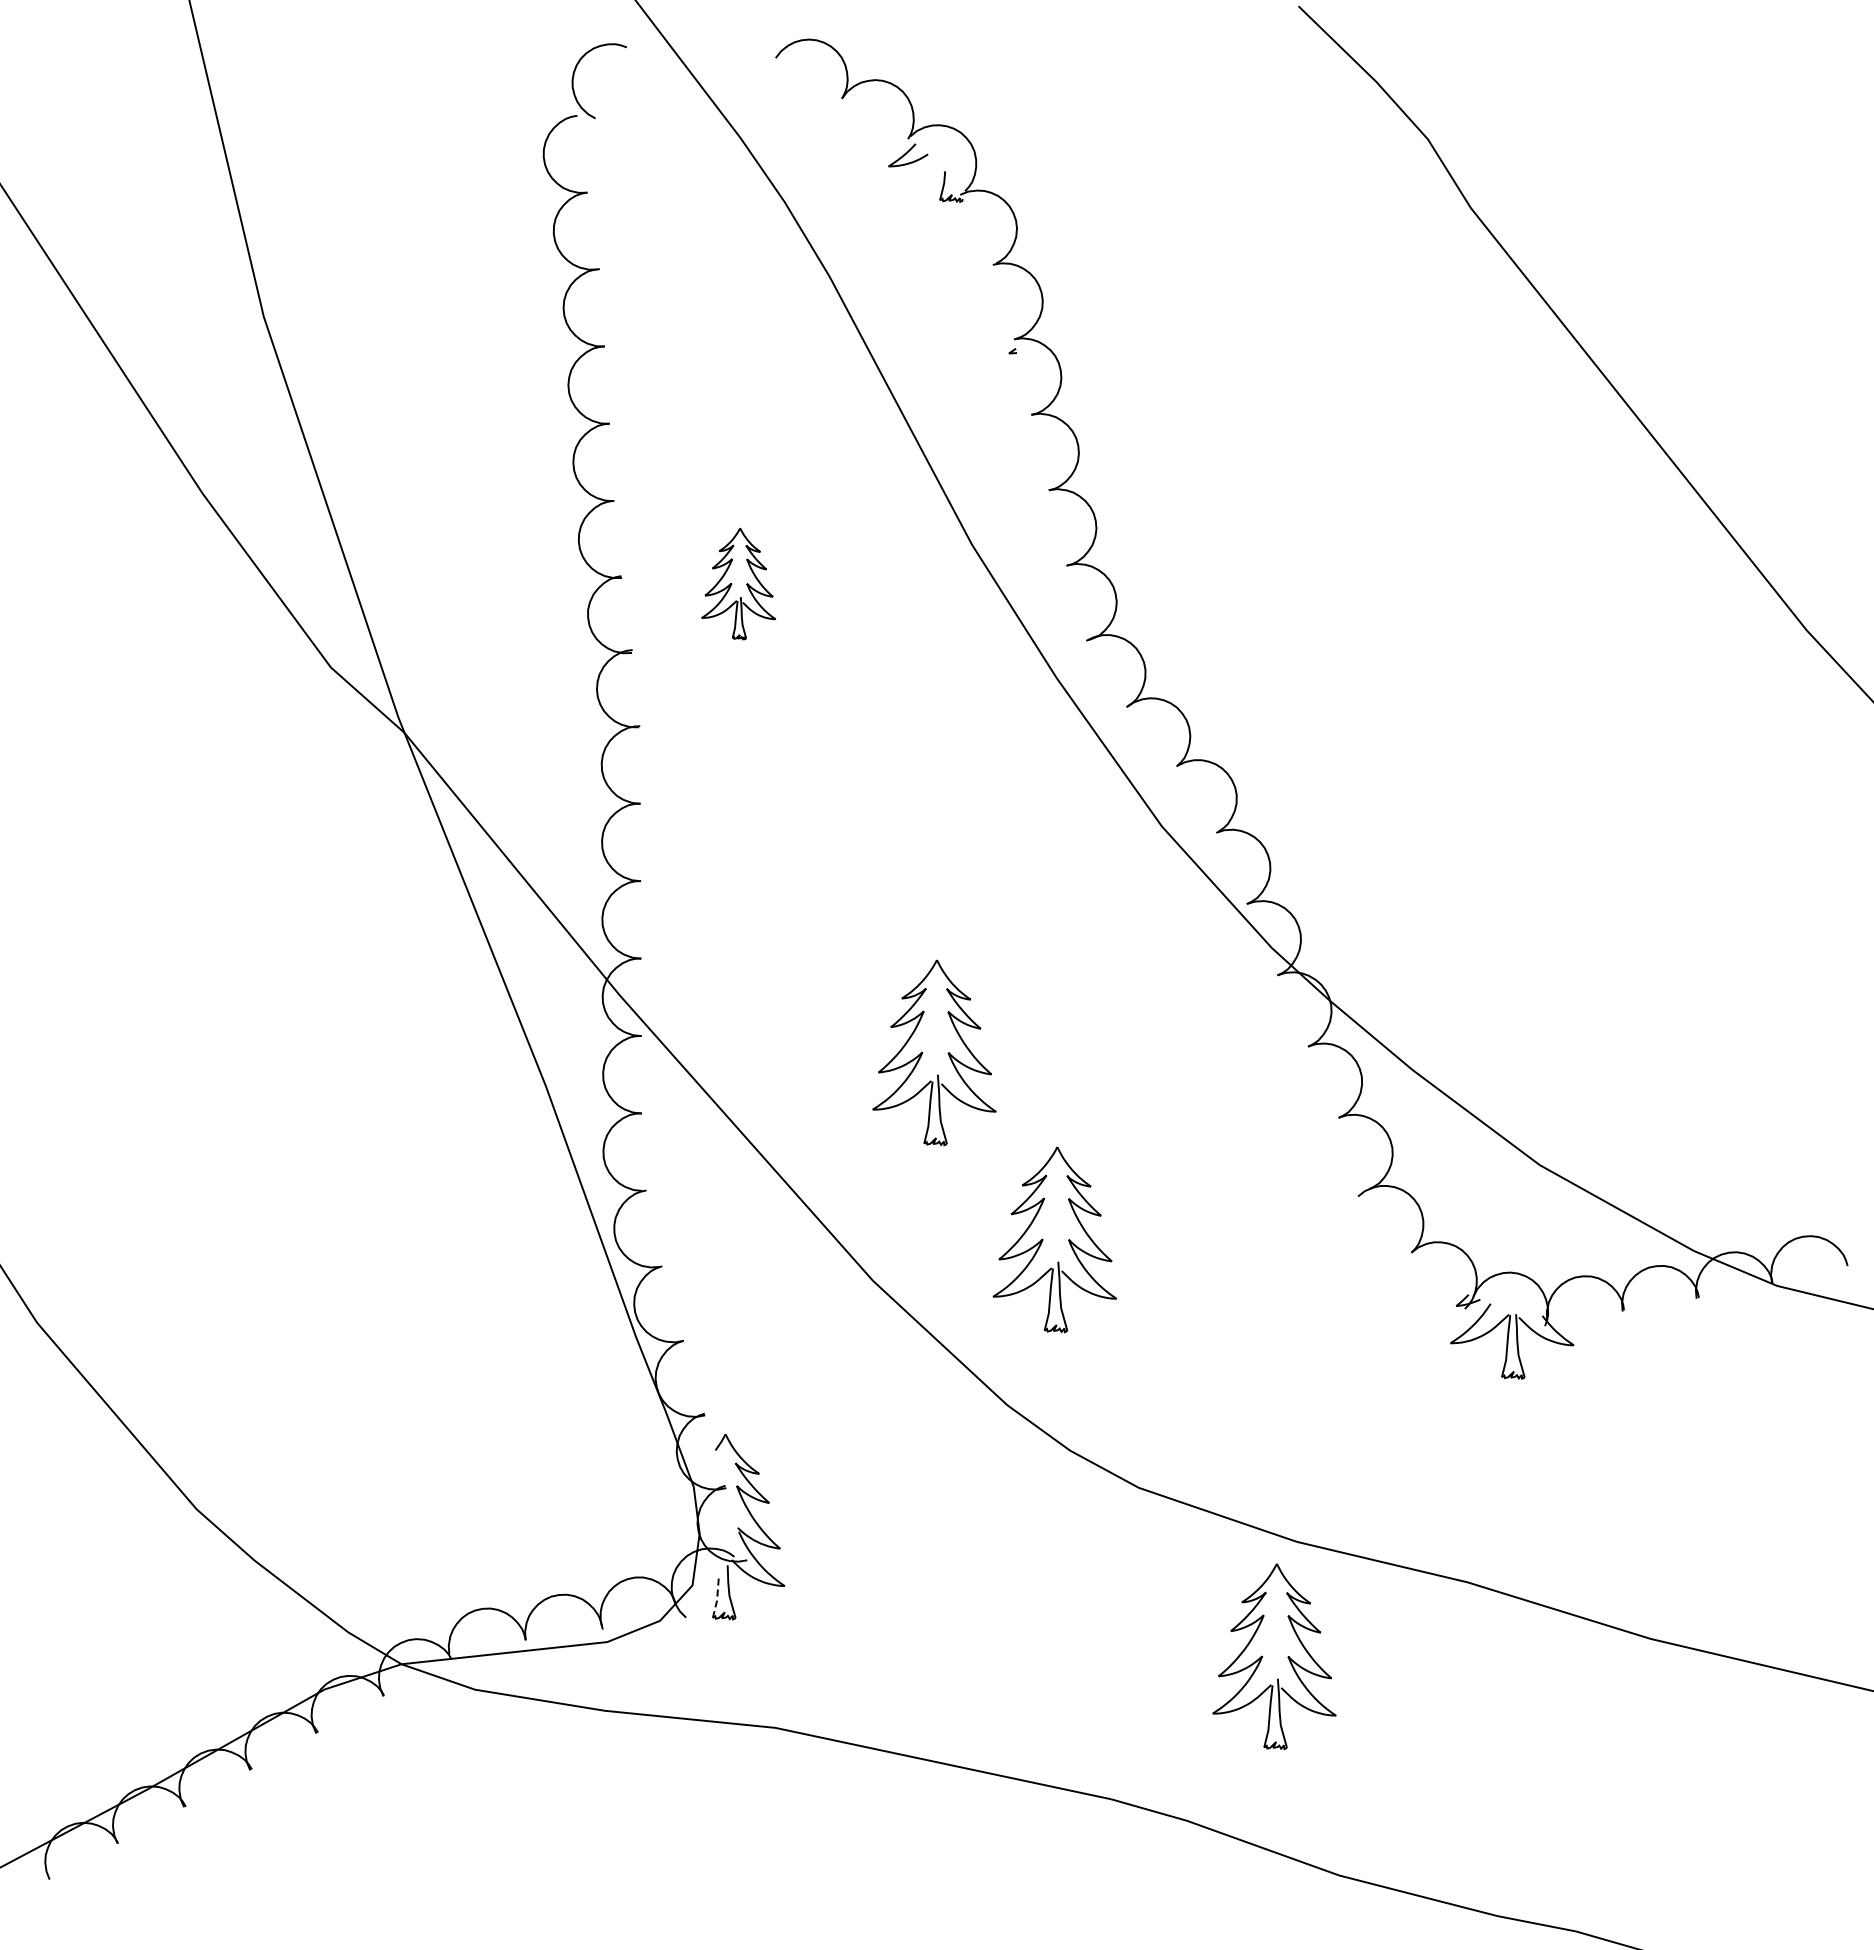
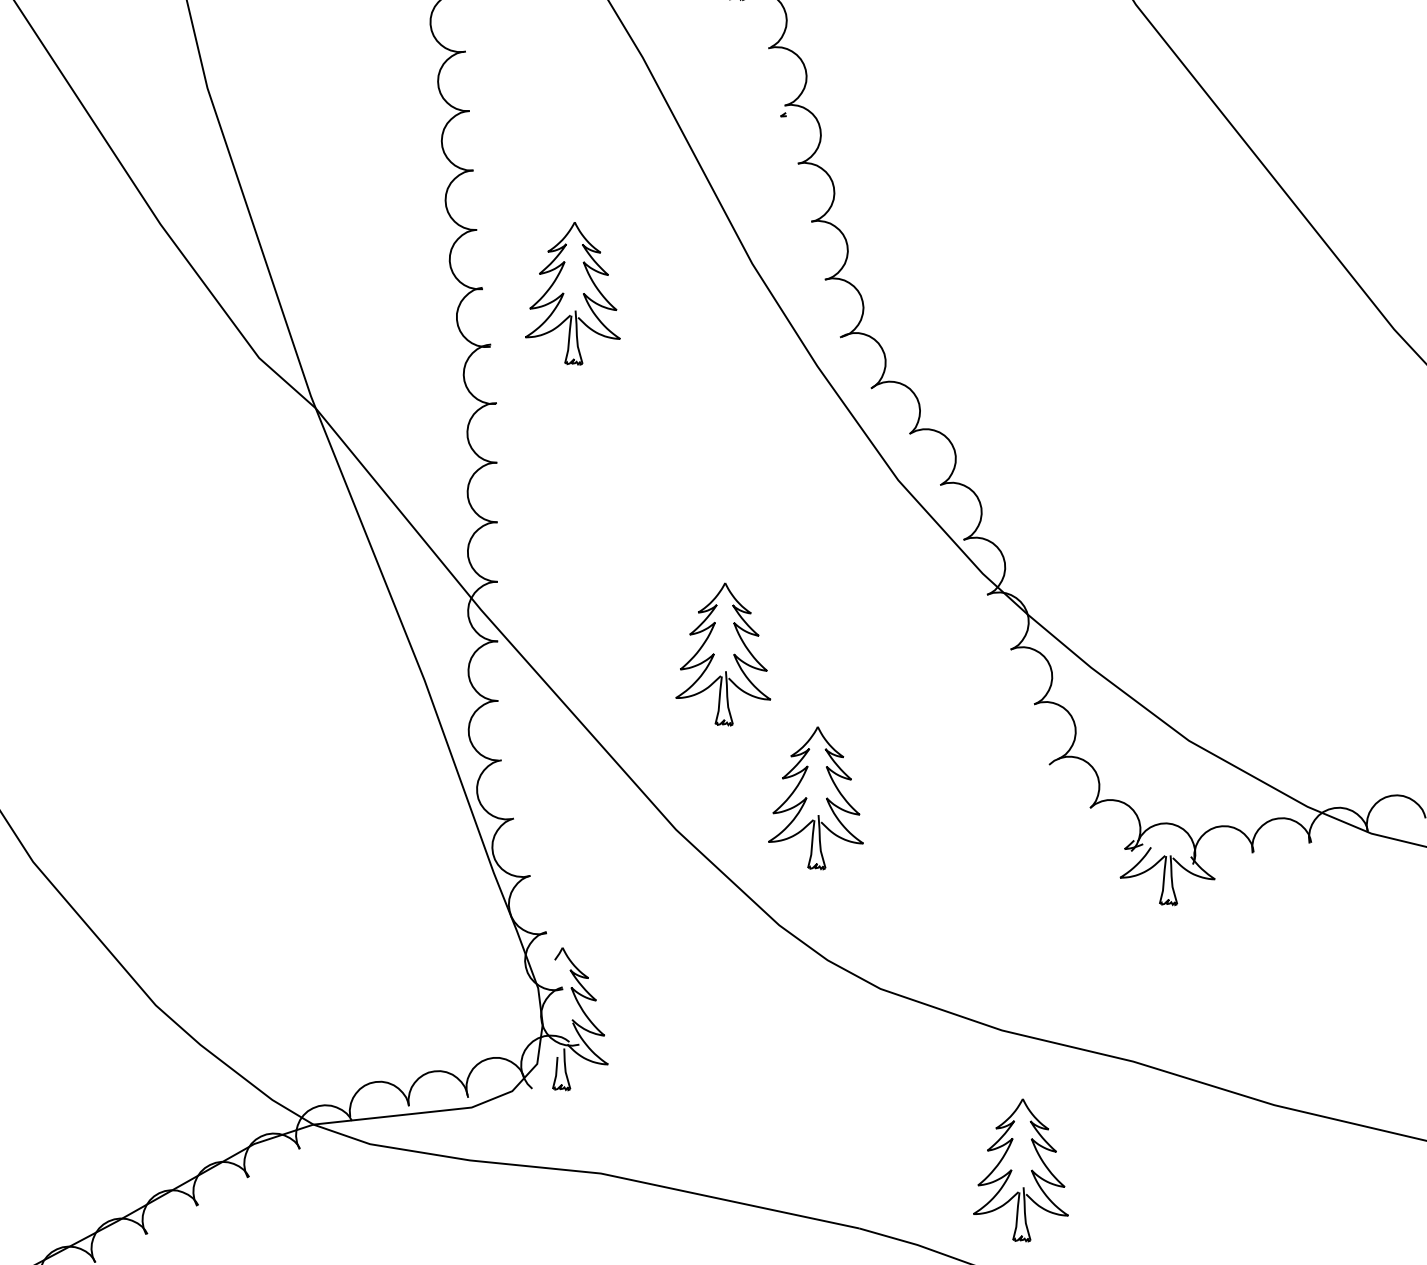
part: (738, 583) -> (572, 293), size x1.67
line: (717, 1597) -> (556, 1073), dashed -> solid
part: (1274, 1656) -> (1020, 1170), moved

